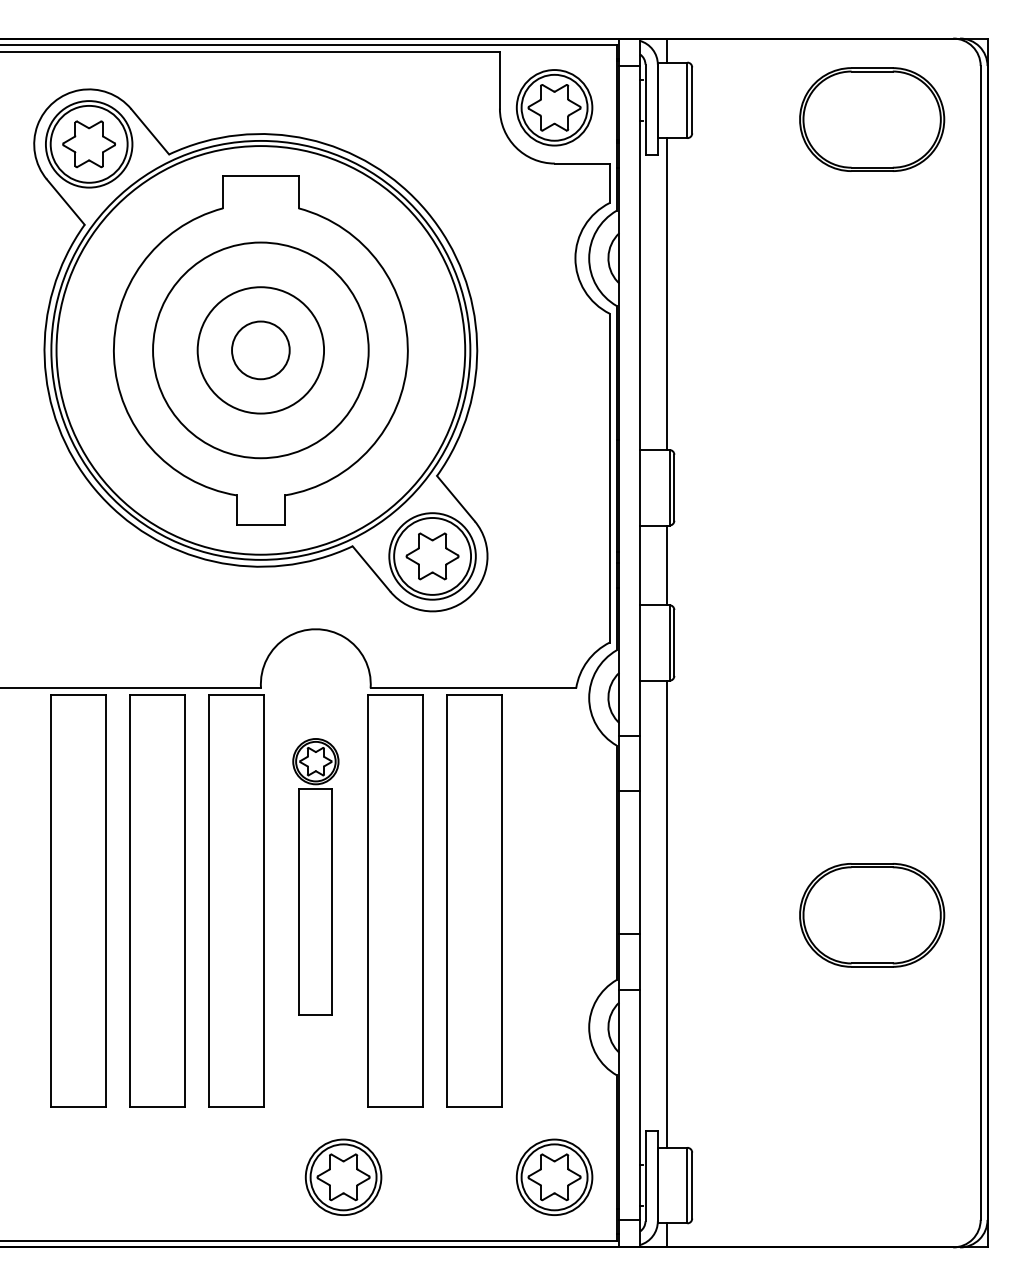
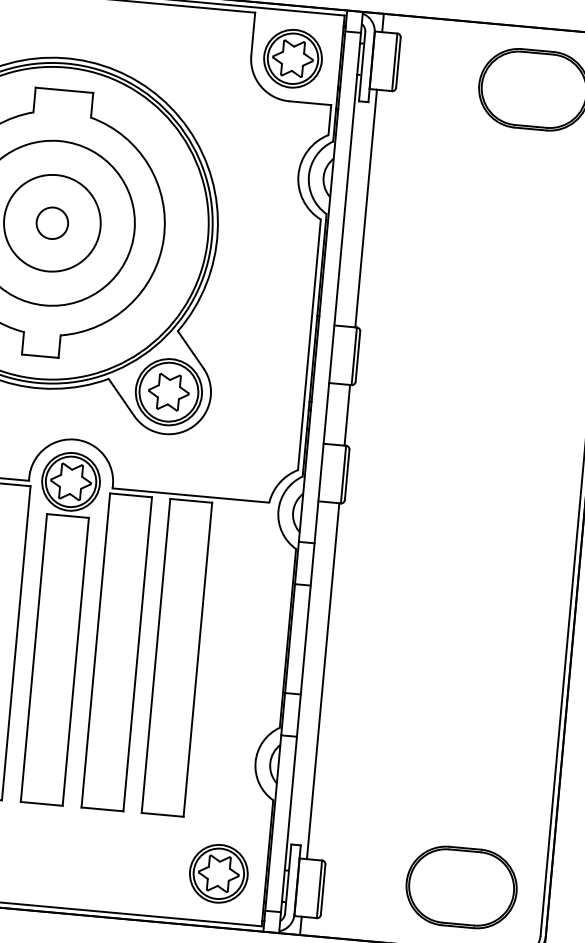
circle: (260, 350) -> (52, 223), size x0.71
part: (315, 876) -> (57, 627), size x1.67
part: (872, 915) -> (461, 887), moved
part: (343, 1176) -> (58, 858), removed

